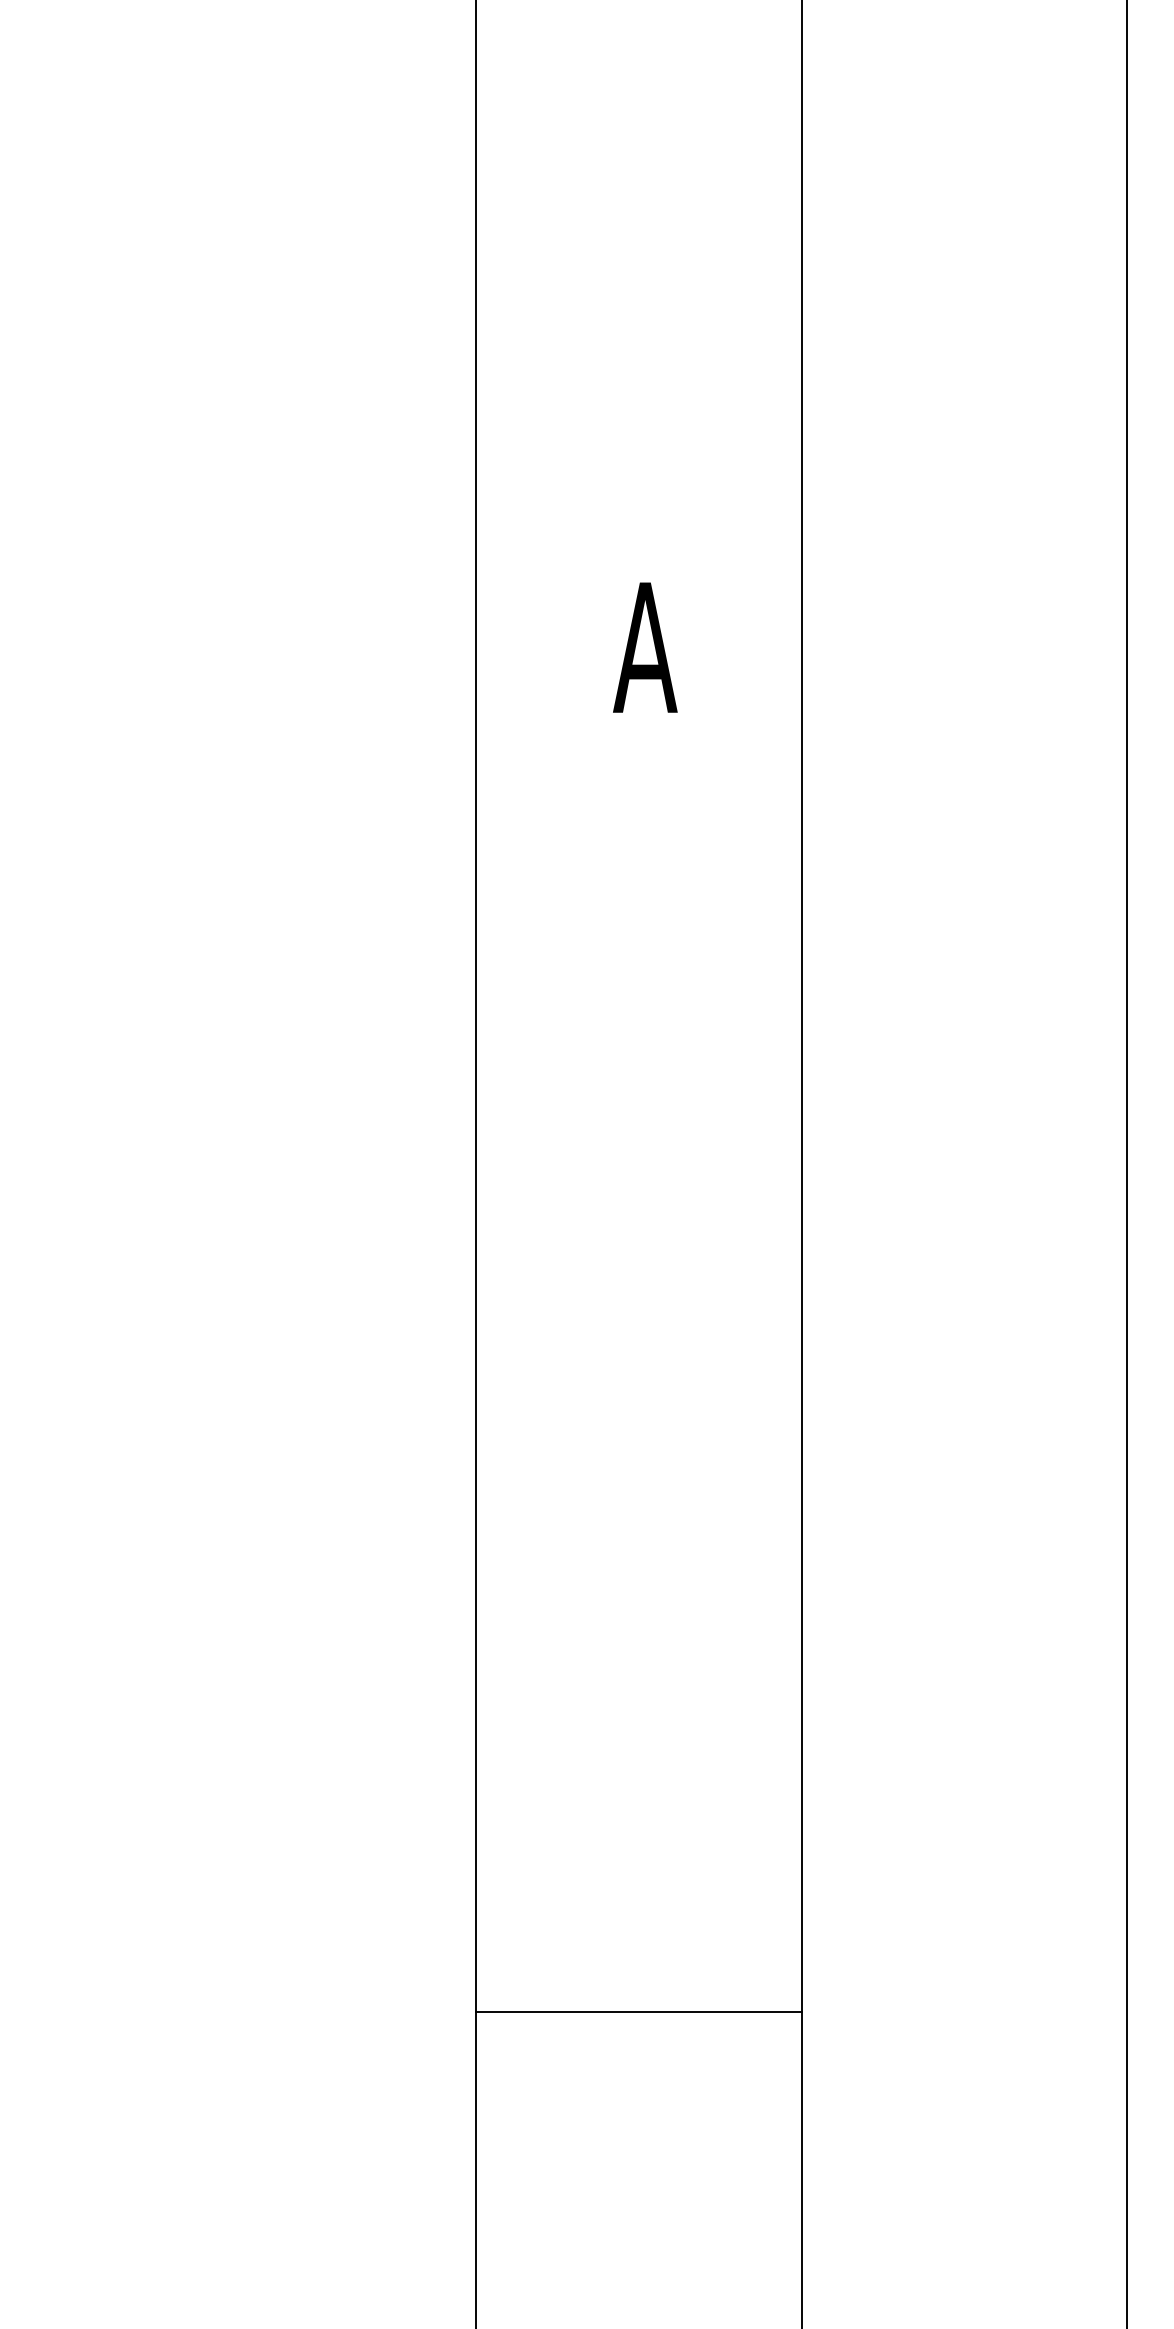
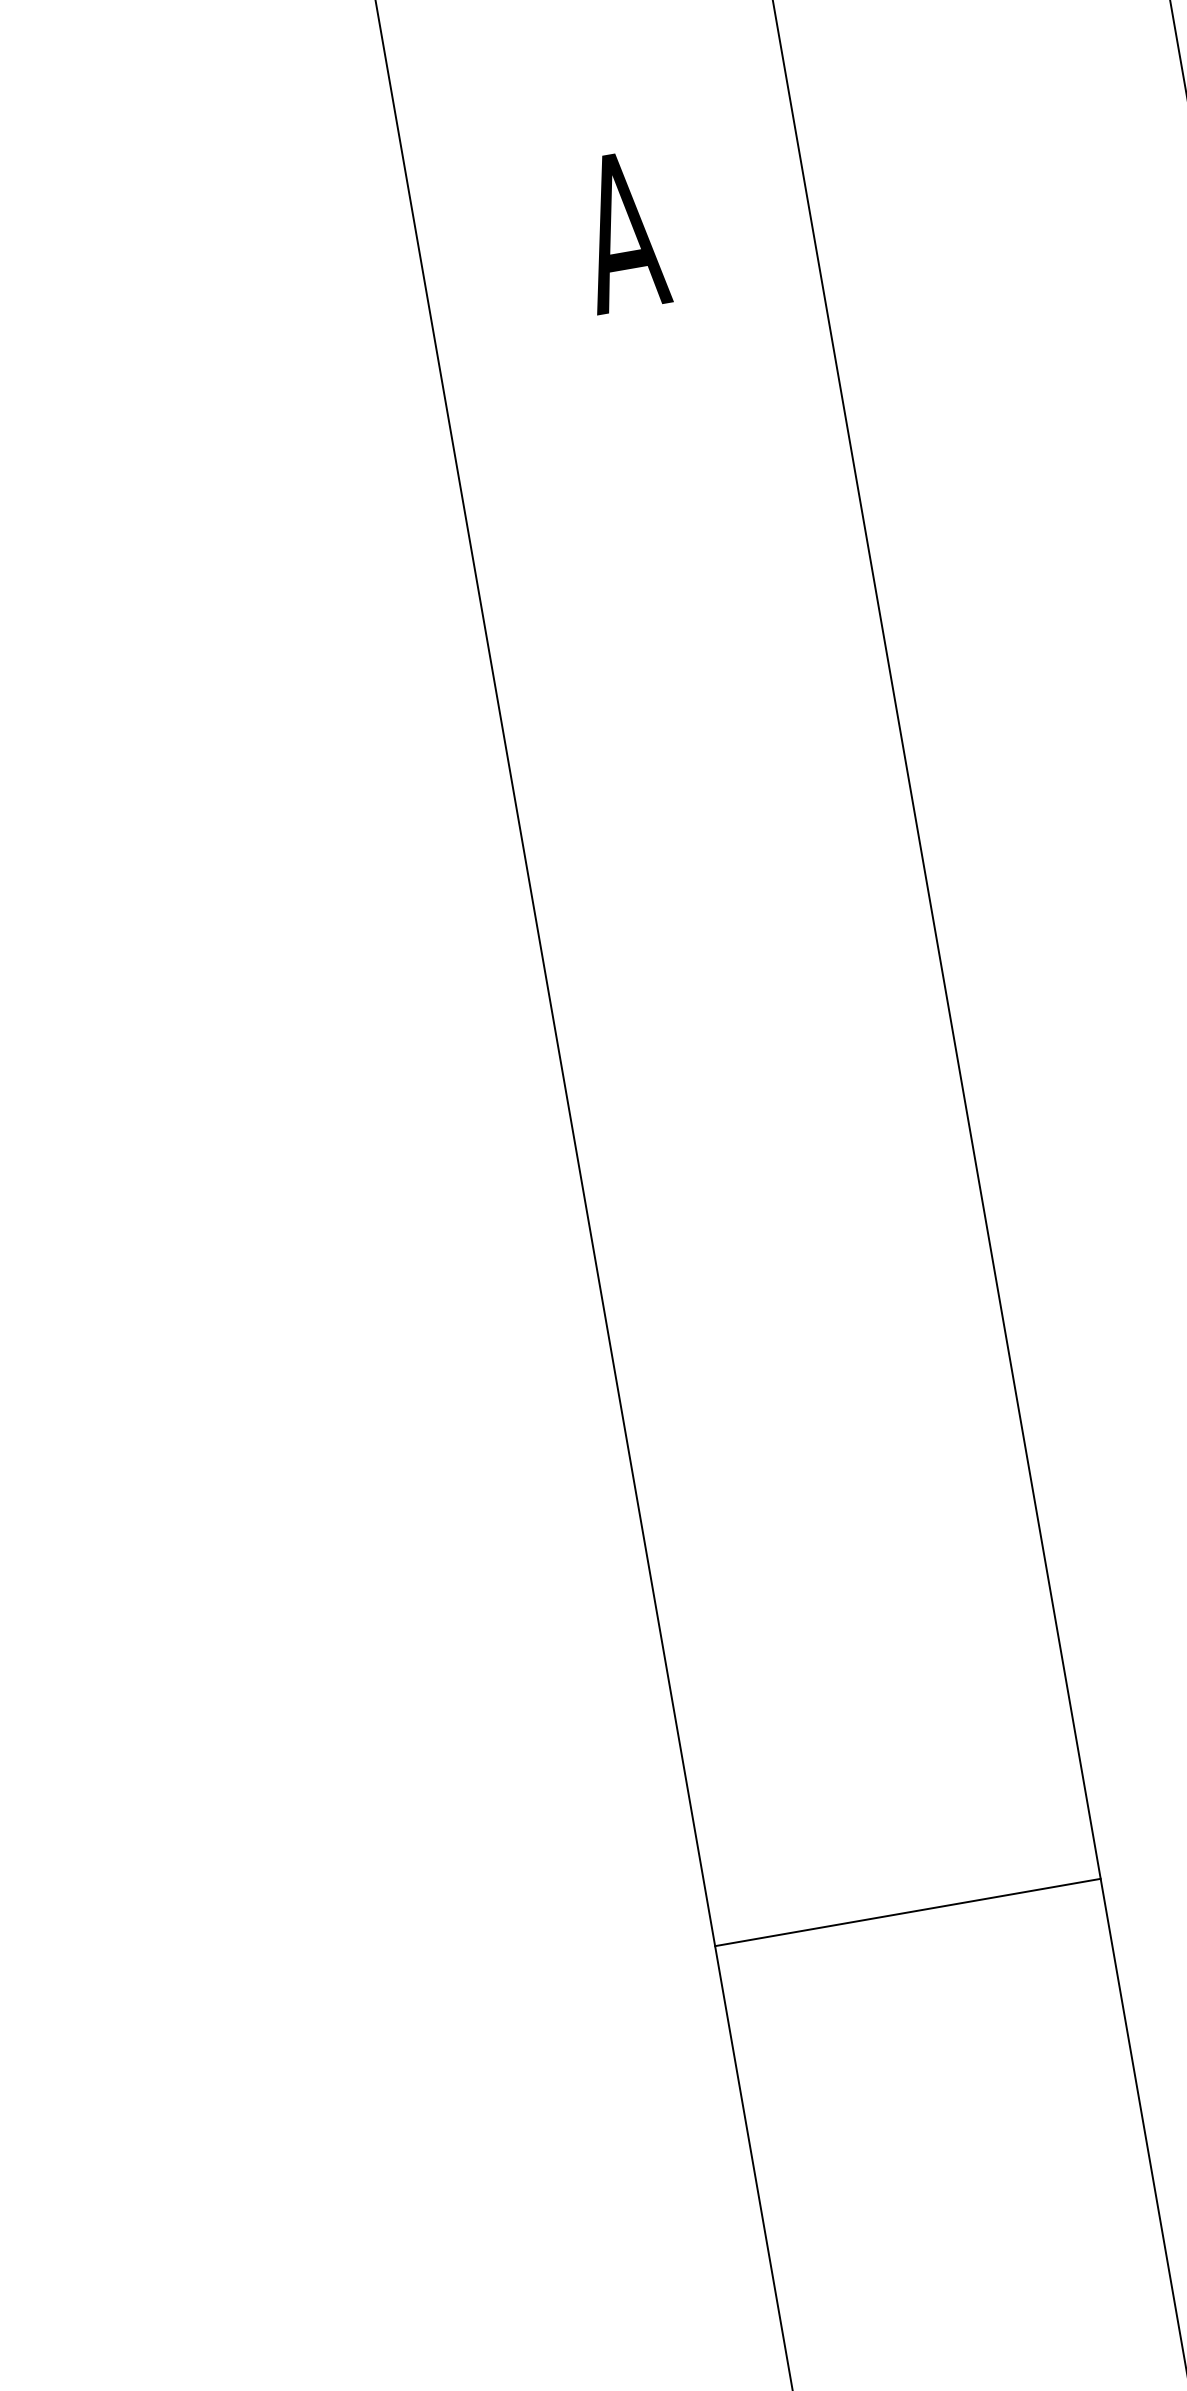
line: (638, 2011) -> (907, 1912), moved

